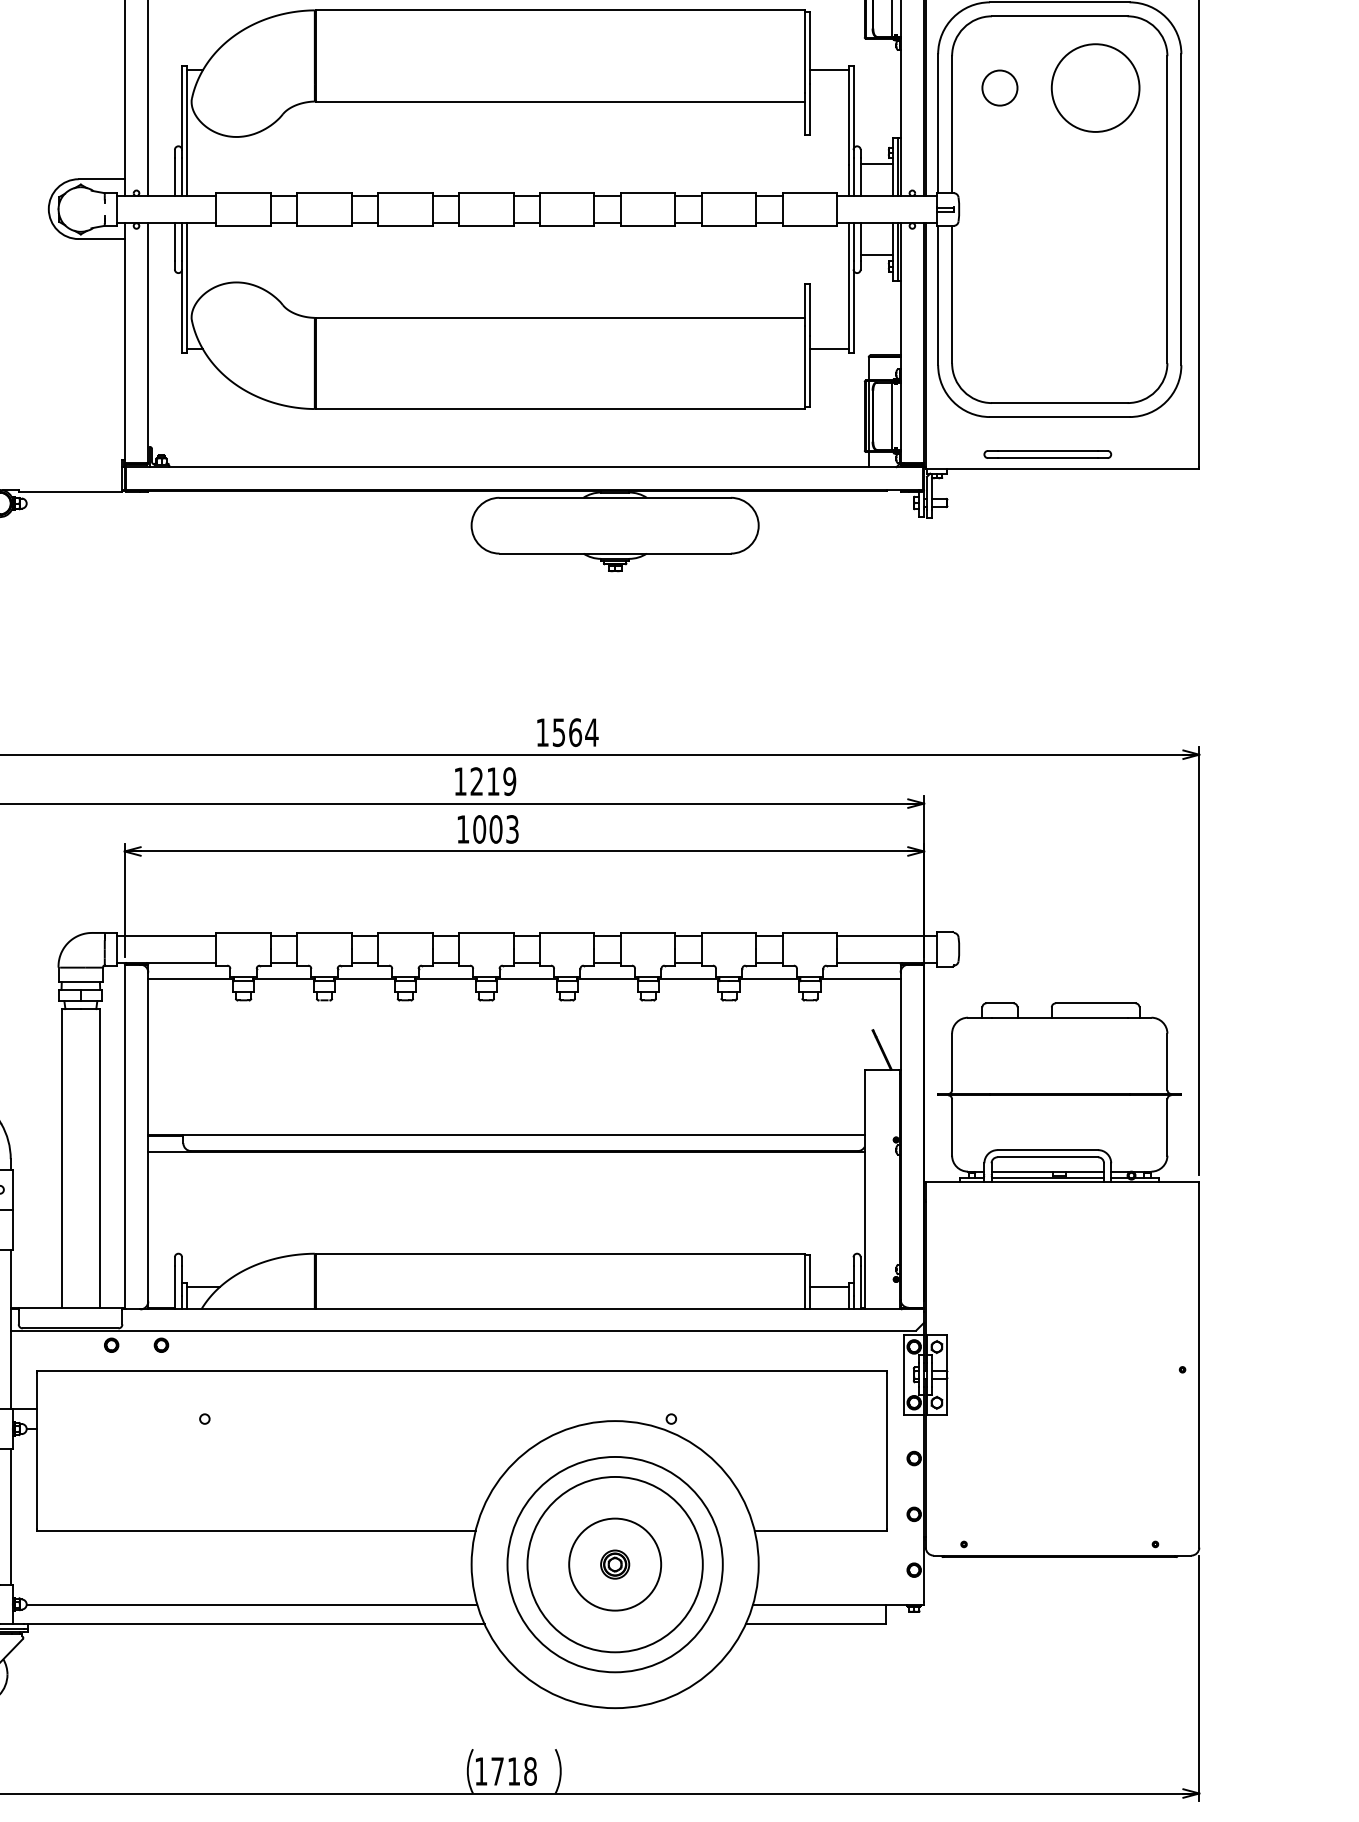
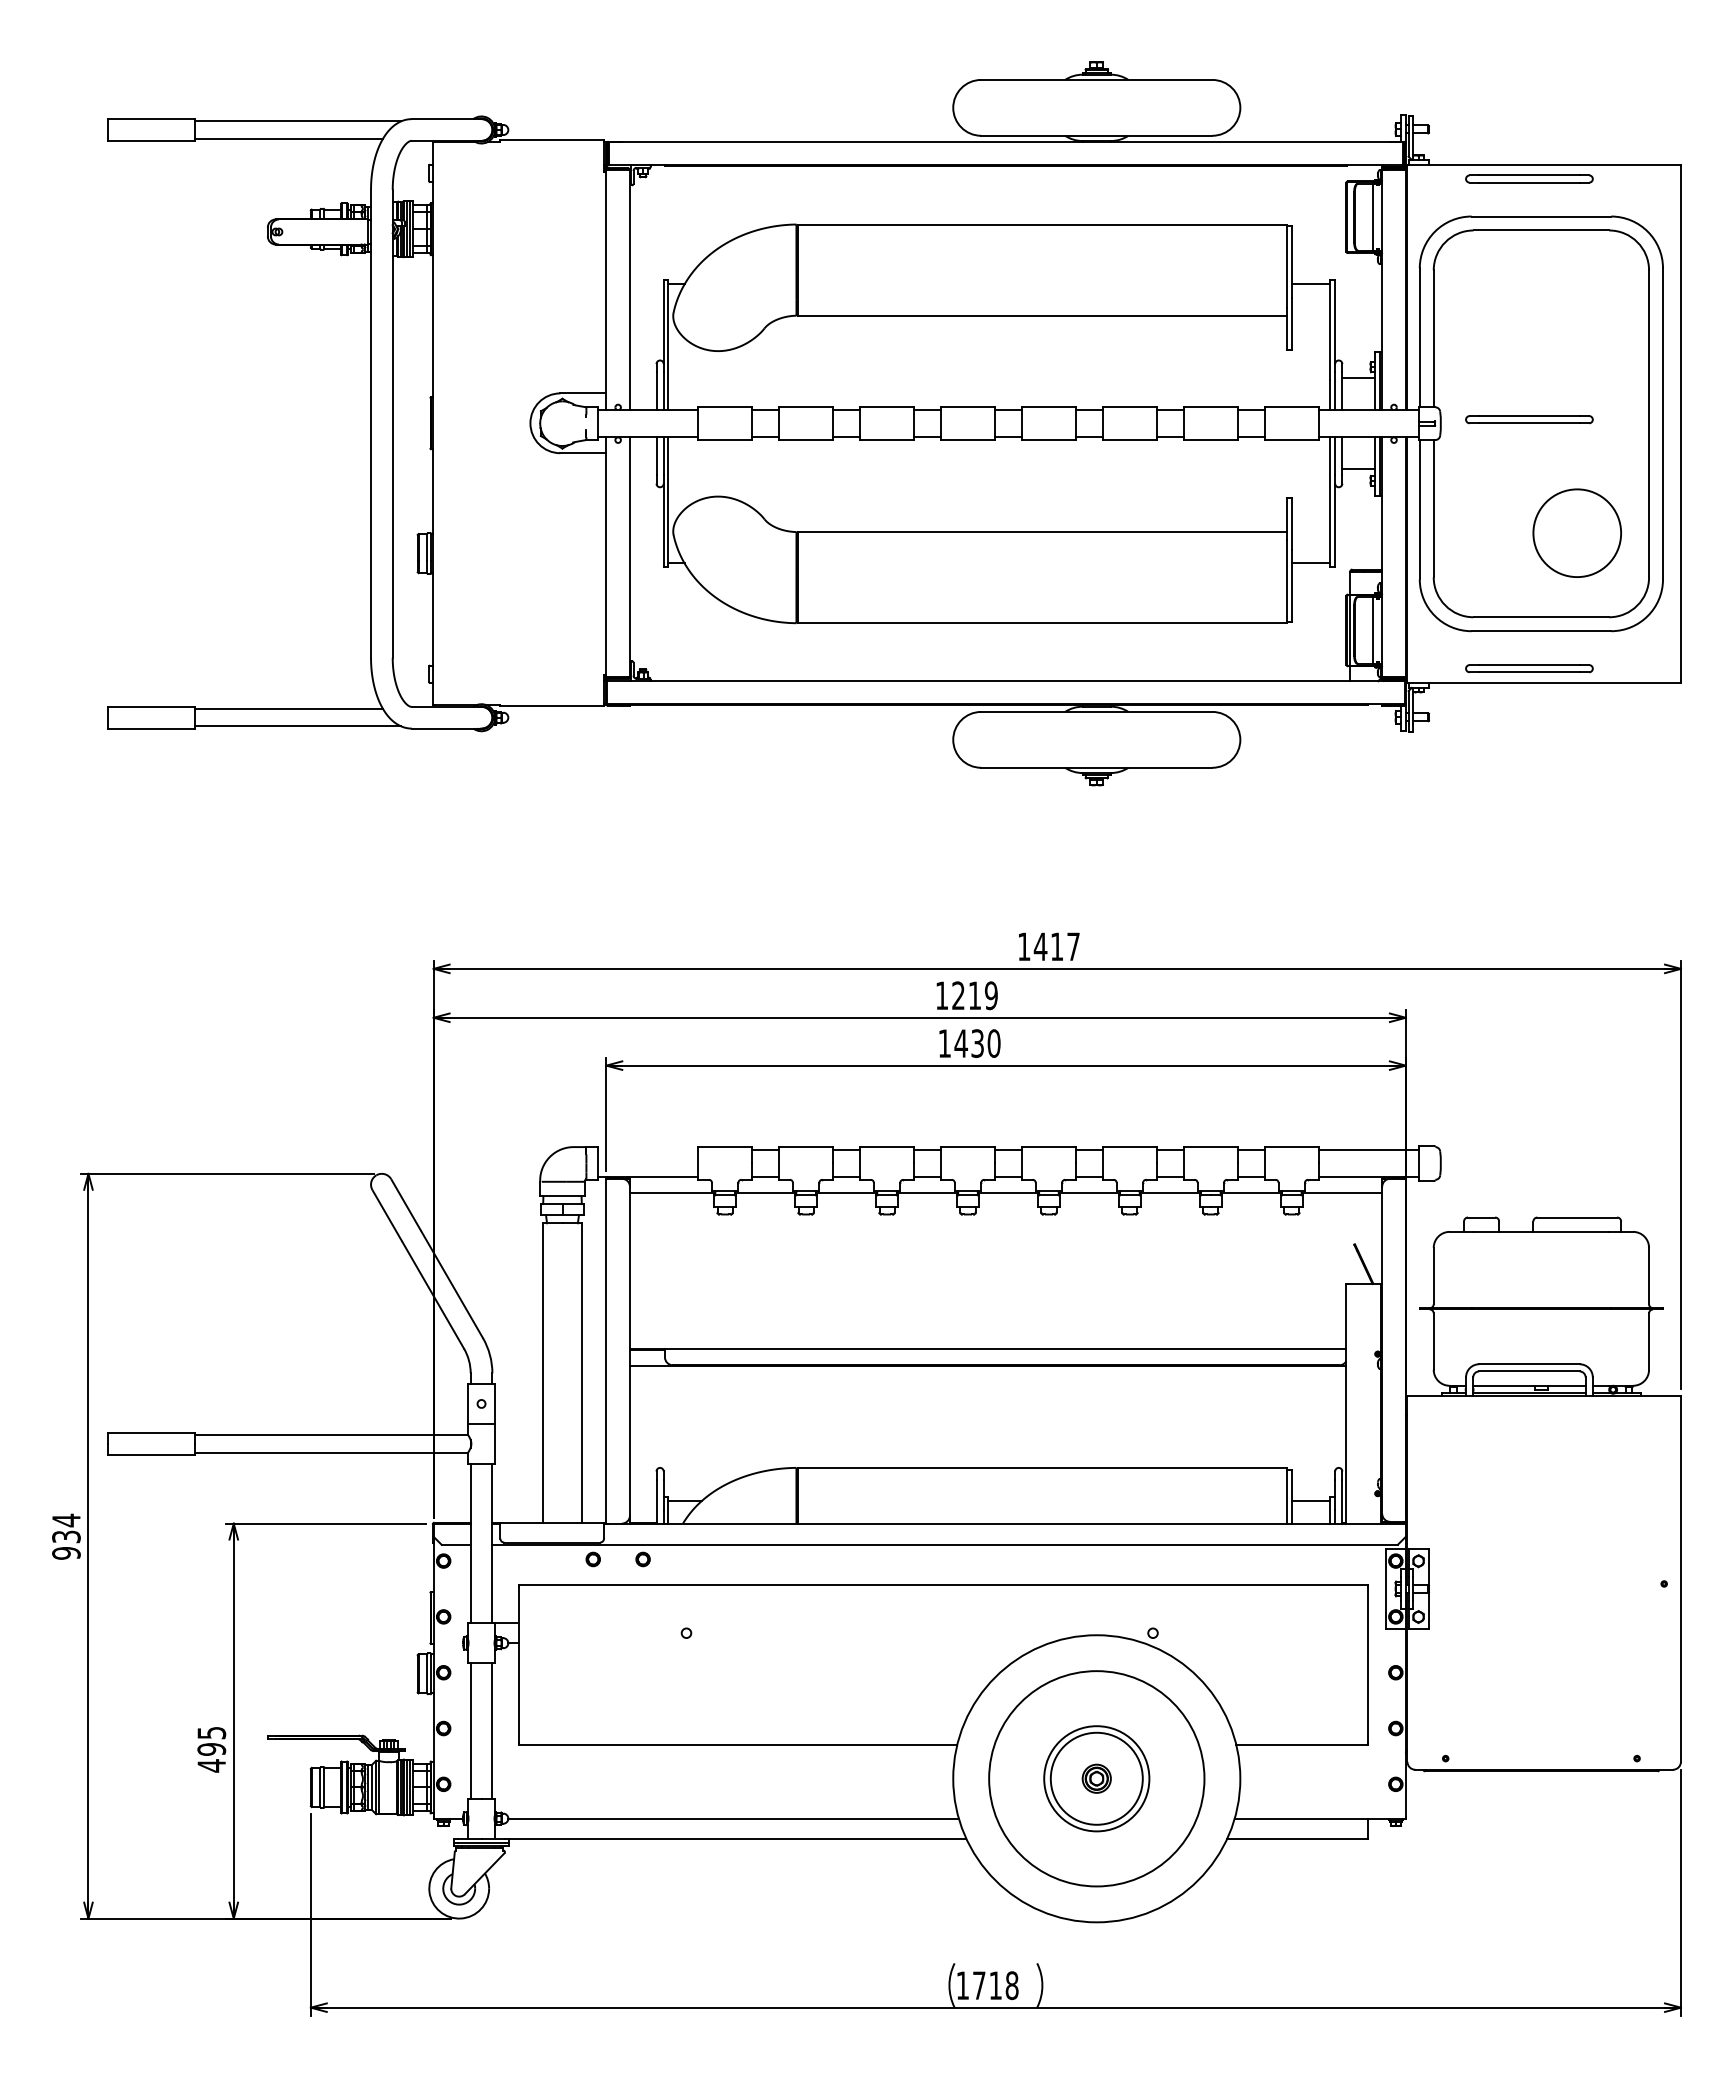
circle: (999, 87) -> (1481, 301), removed
circle: (1094, 87) -> (1576, 532), moved
part: (1047, 205) -> (1529, 419), added
text: (574, 732) -> (1056, 946), 1564 -> 1417
text: (495, 829) -> (977, 1043), 1003 -> 1430
line: (166, 935) -> (648, 1149), removed
circle: (614, 1564) -> (1096, 1778), size x0.6

